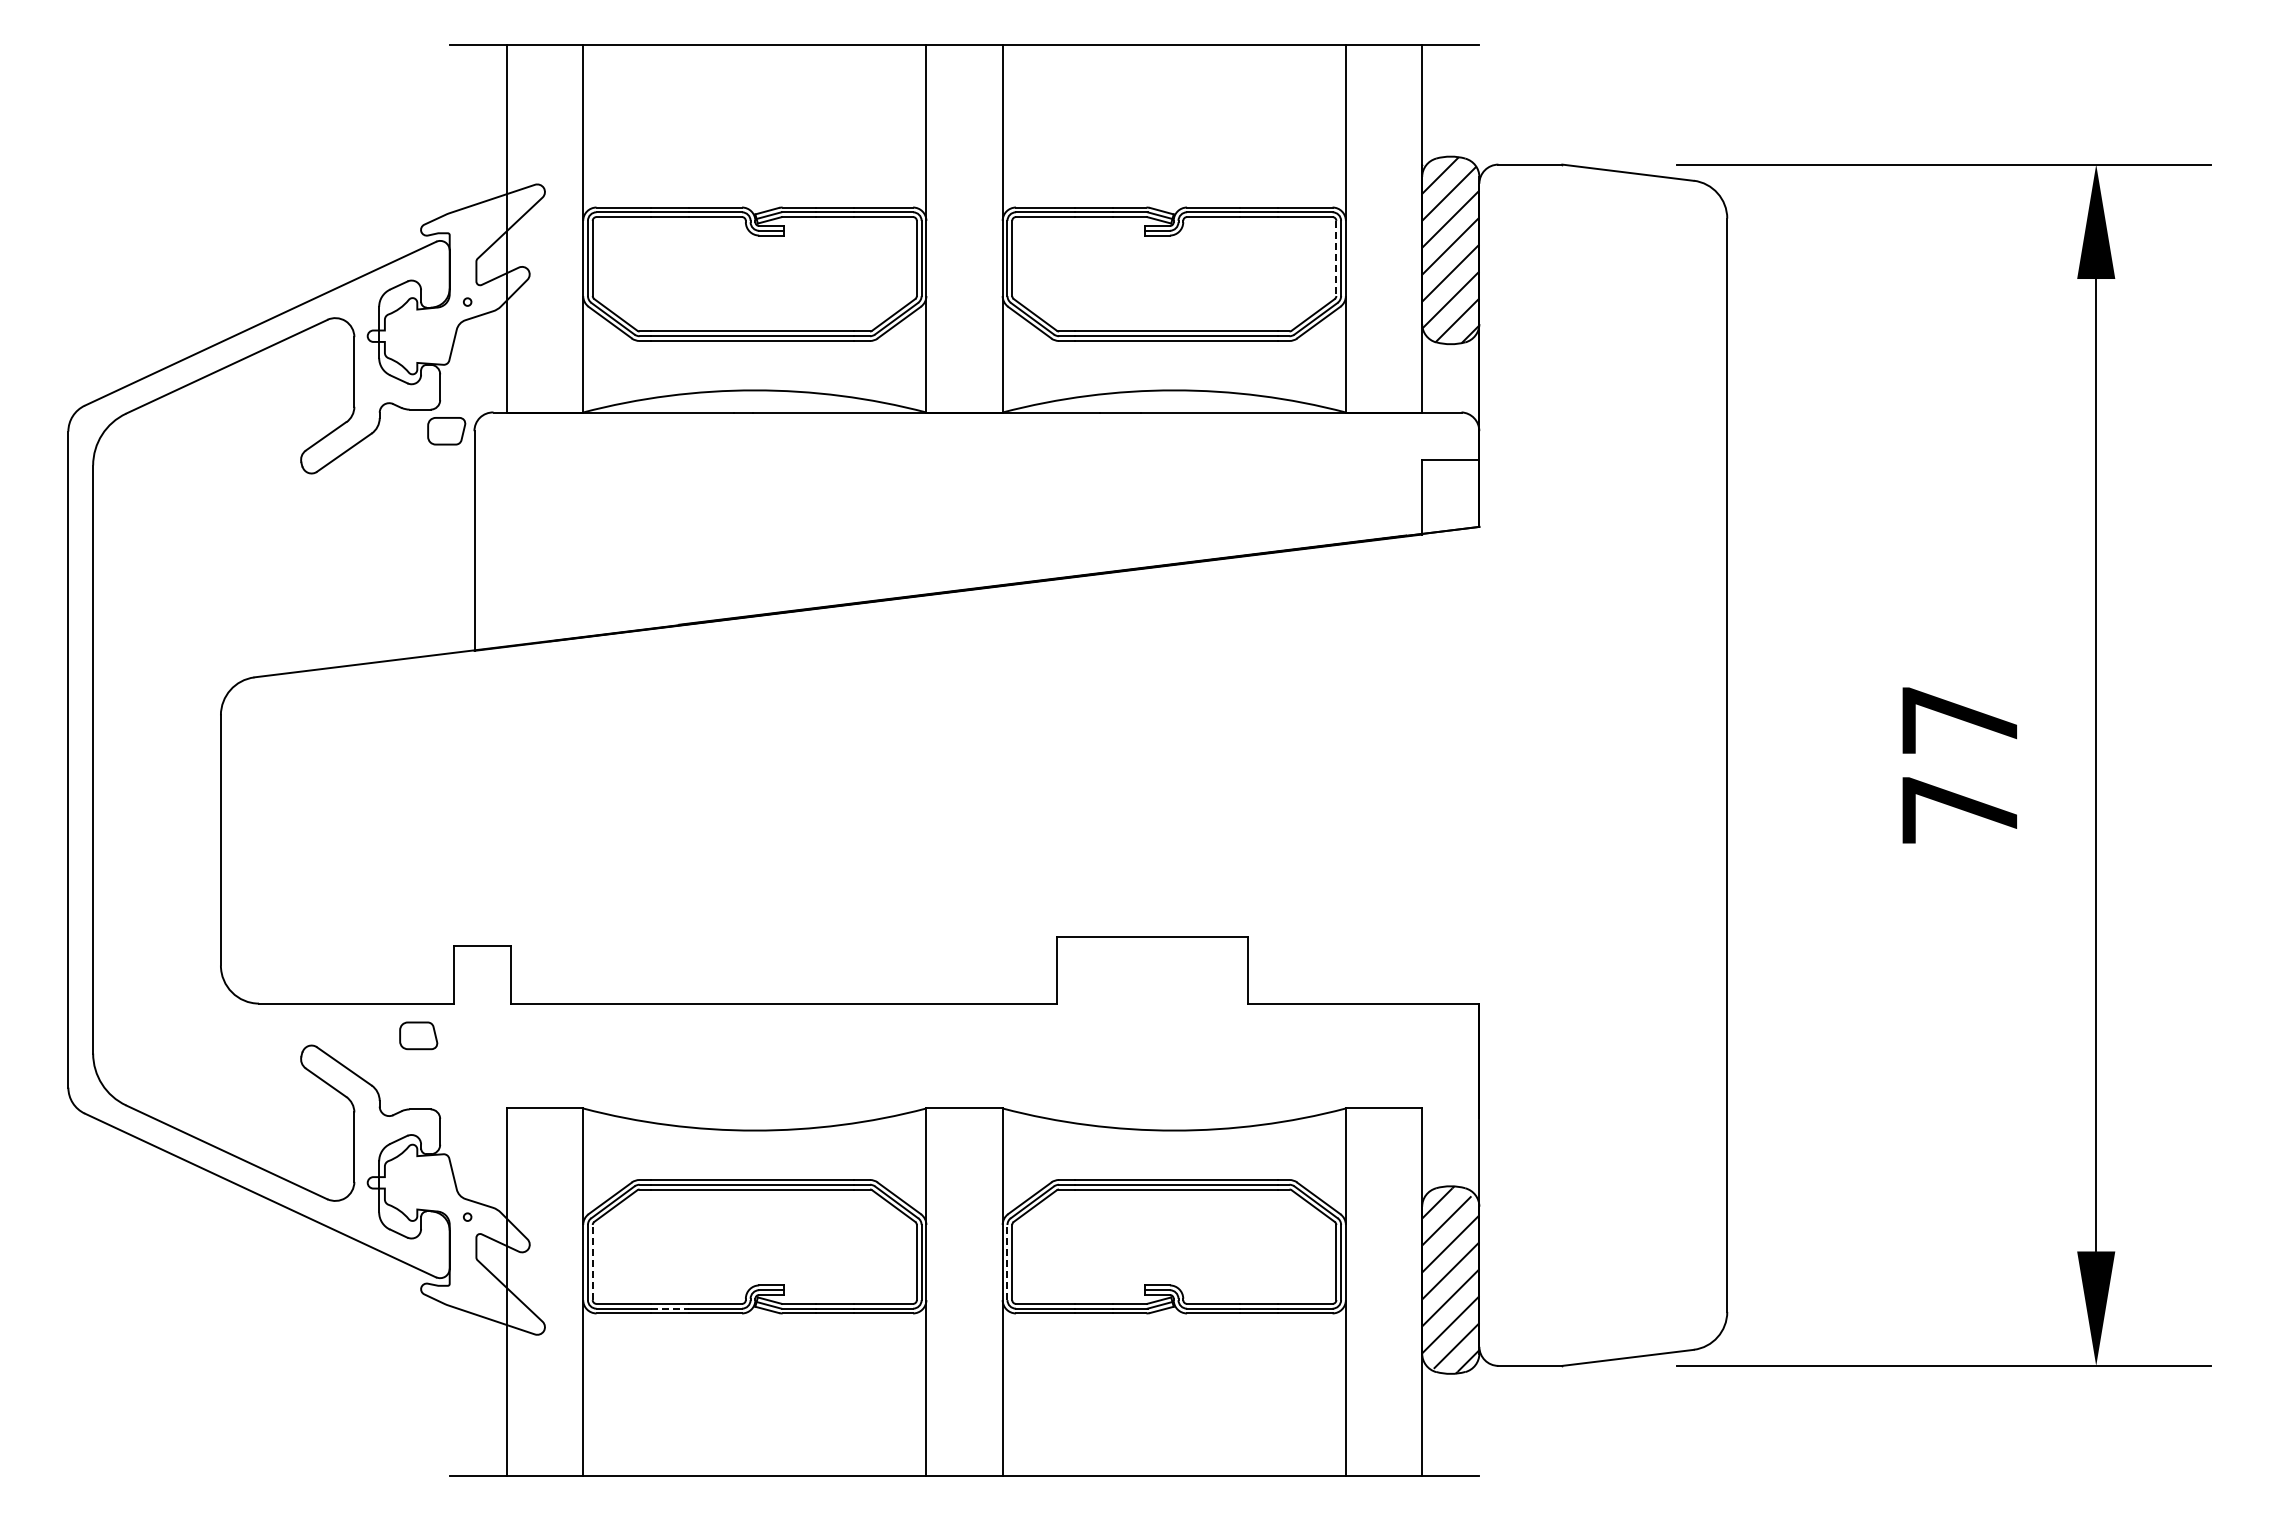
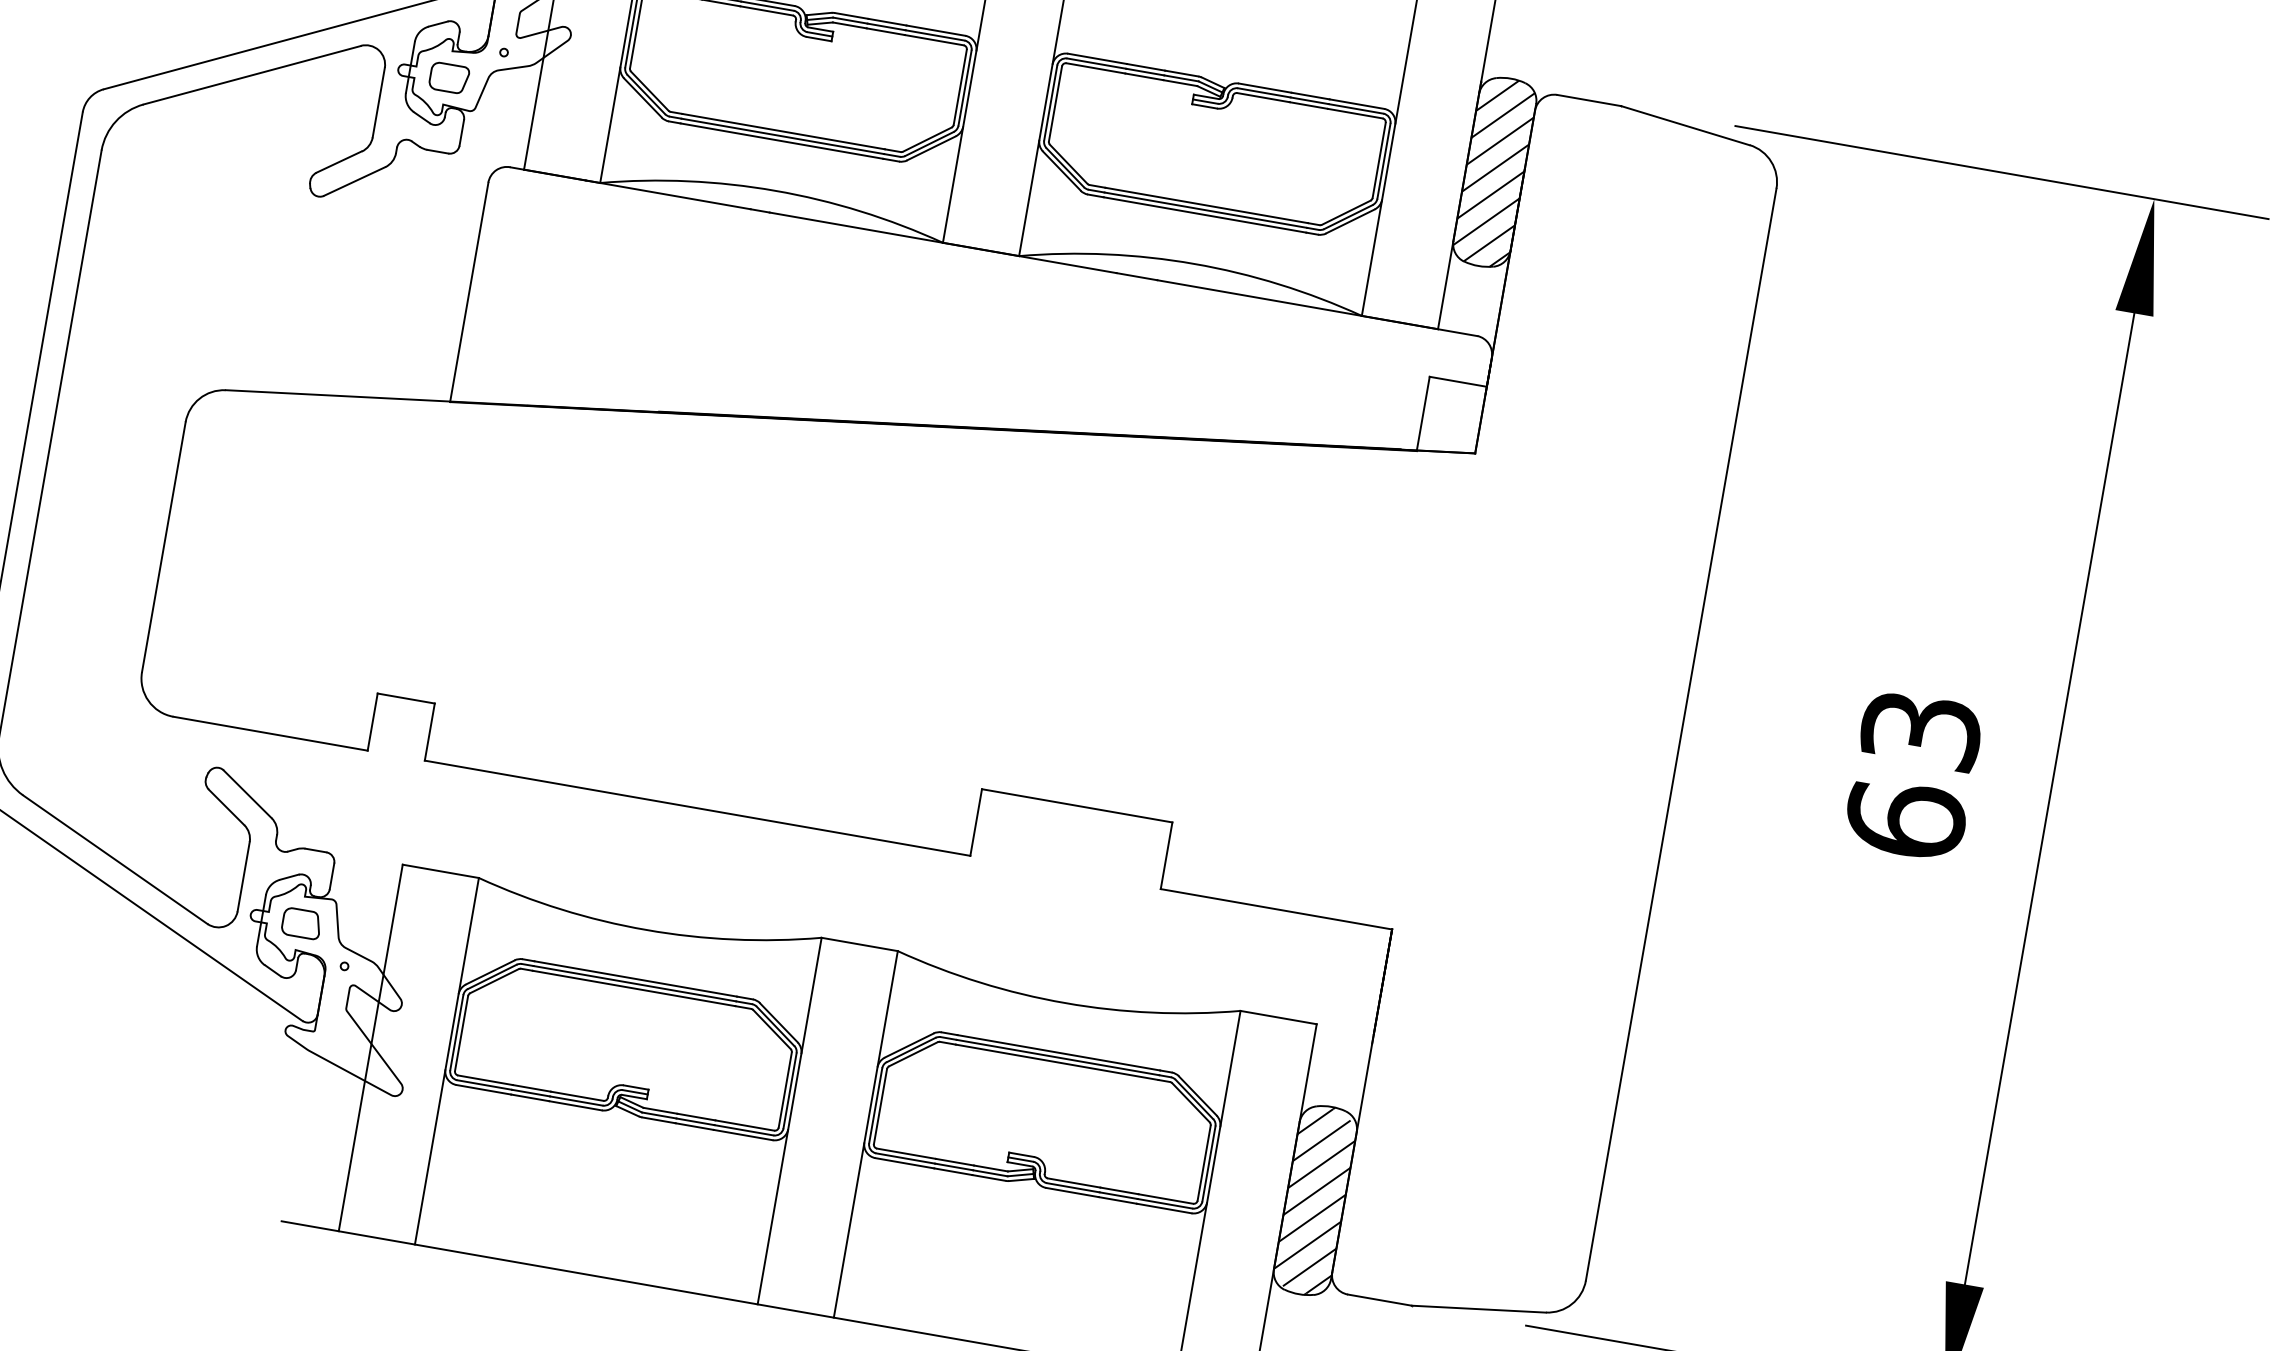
line: (1336, 258) -> (1379, 160), dashed -> solid
part: (446, 431) -> (448, 78), moved
text: (1959, 765) -> (1913, 775), 77 -> 63
part: (418, 1035) -> (301, 923), moved
line: (592, 1262) -> (461, 1033), dashed -> solid
line: (1007, 1262) -> (875, 1105), dashed -> solid
line: (670, 1308) -> (531, 1092), dashed -> solid

